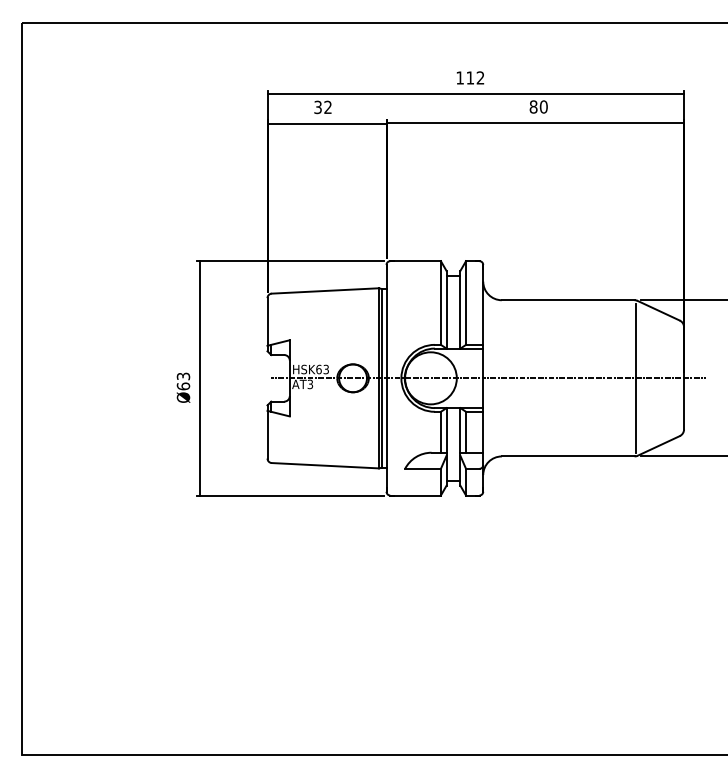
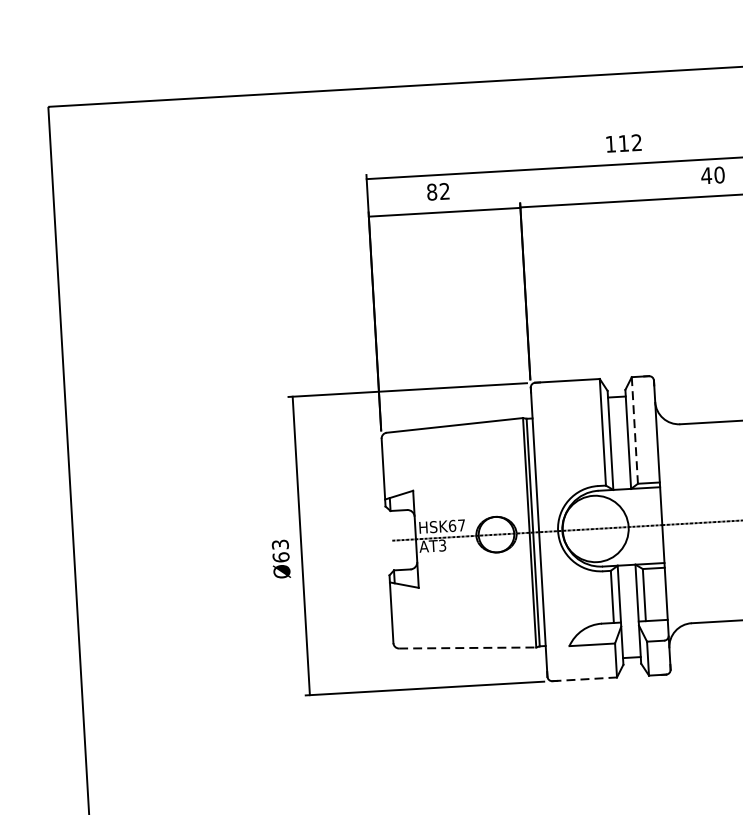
text: (533, 106) -> (706, 175), 80 -> 40
text: (317, 107) -> (431, 192), 32 -> 82
line: (466, 303) -> (635, 431), solid -> dashed
text: (325, 369) -> (460, 525), HSK63 -> HSK67
line: (325, 465) -> (467, 647), solid -> dashed
line: (416, 495) -> (585, 679), solid -> dashed

